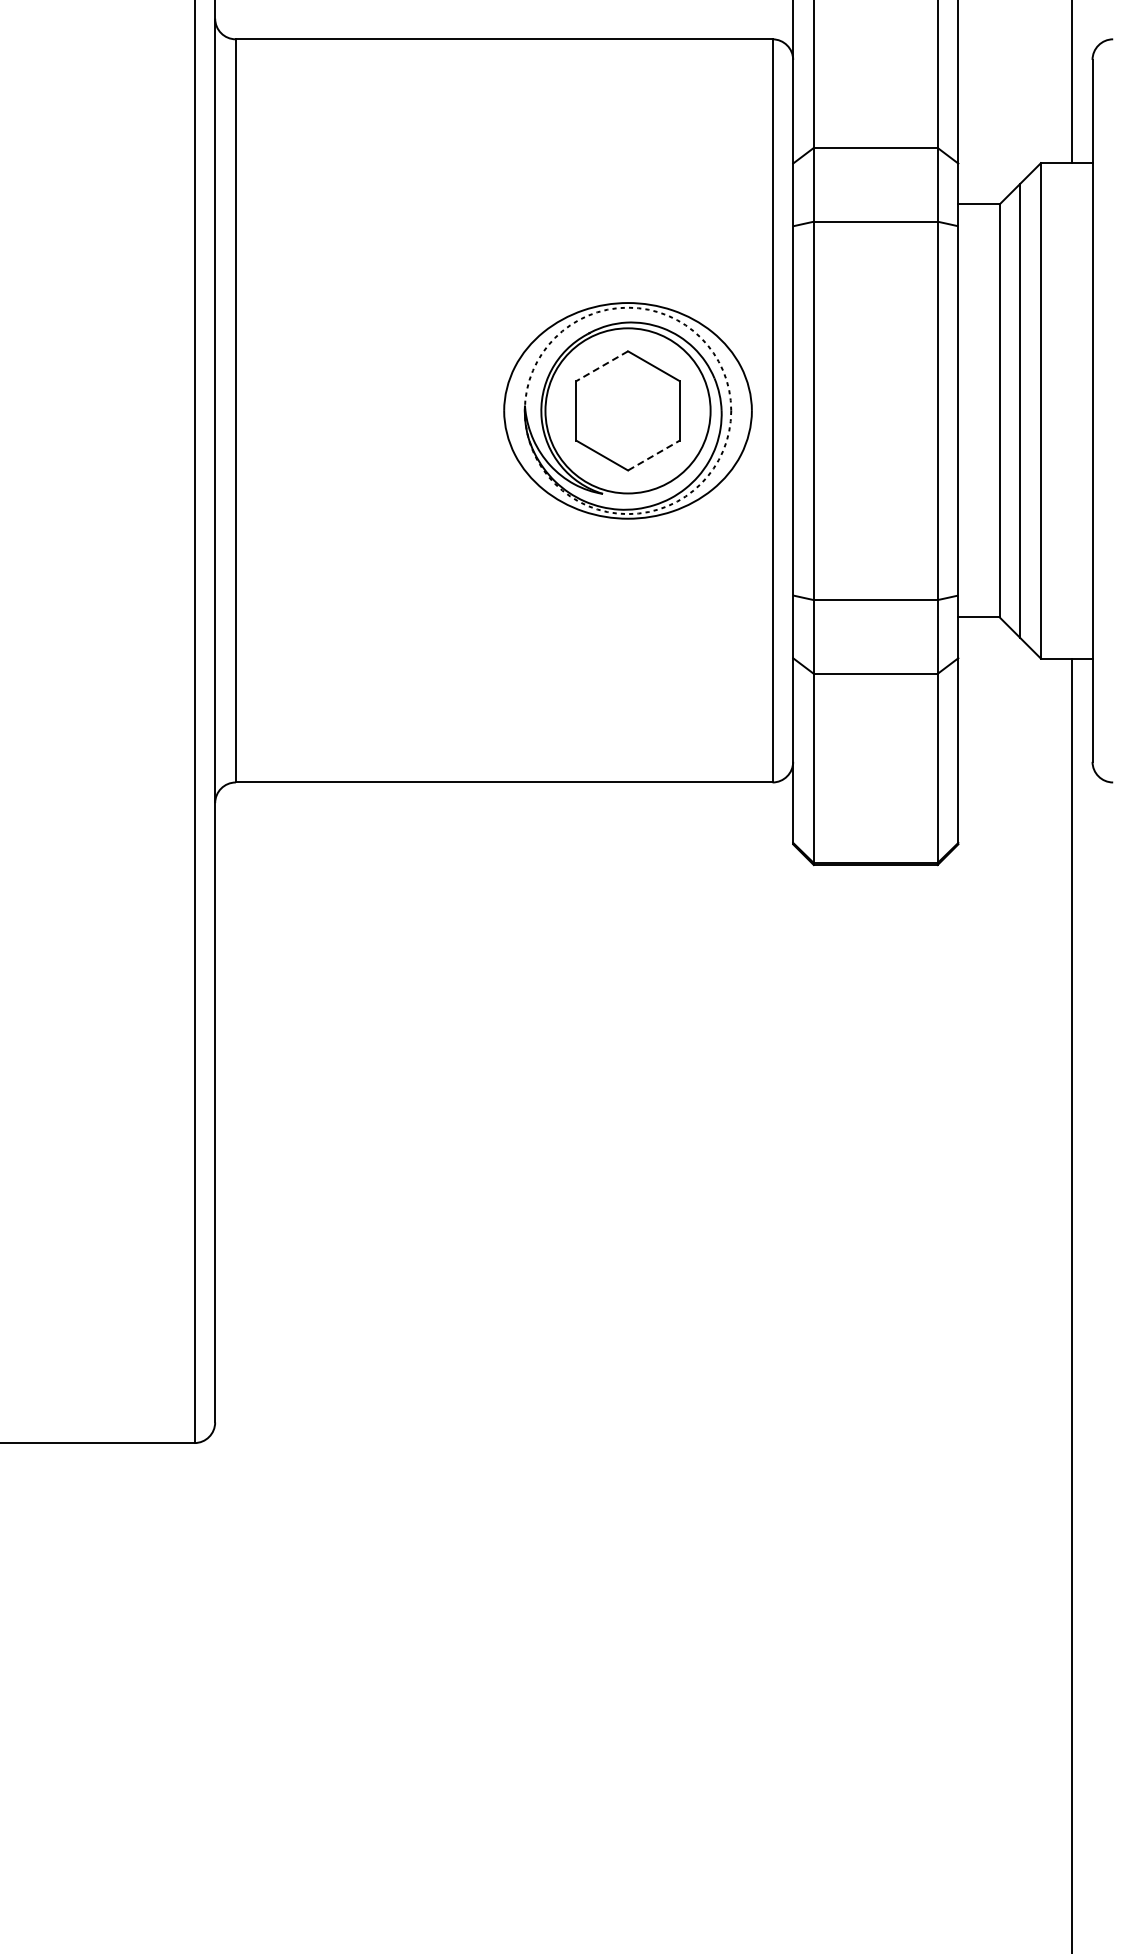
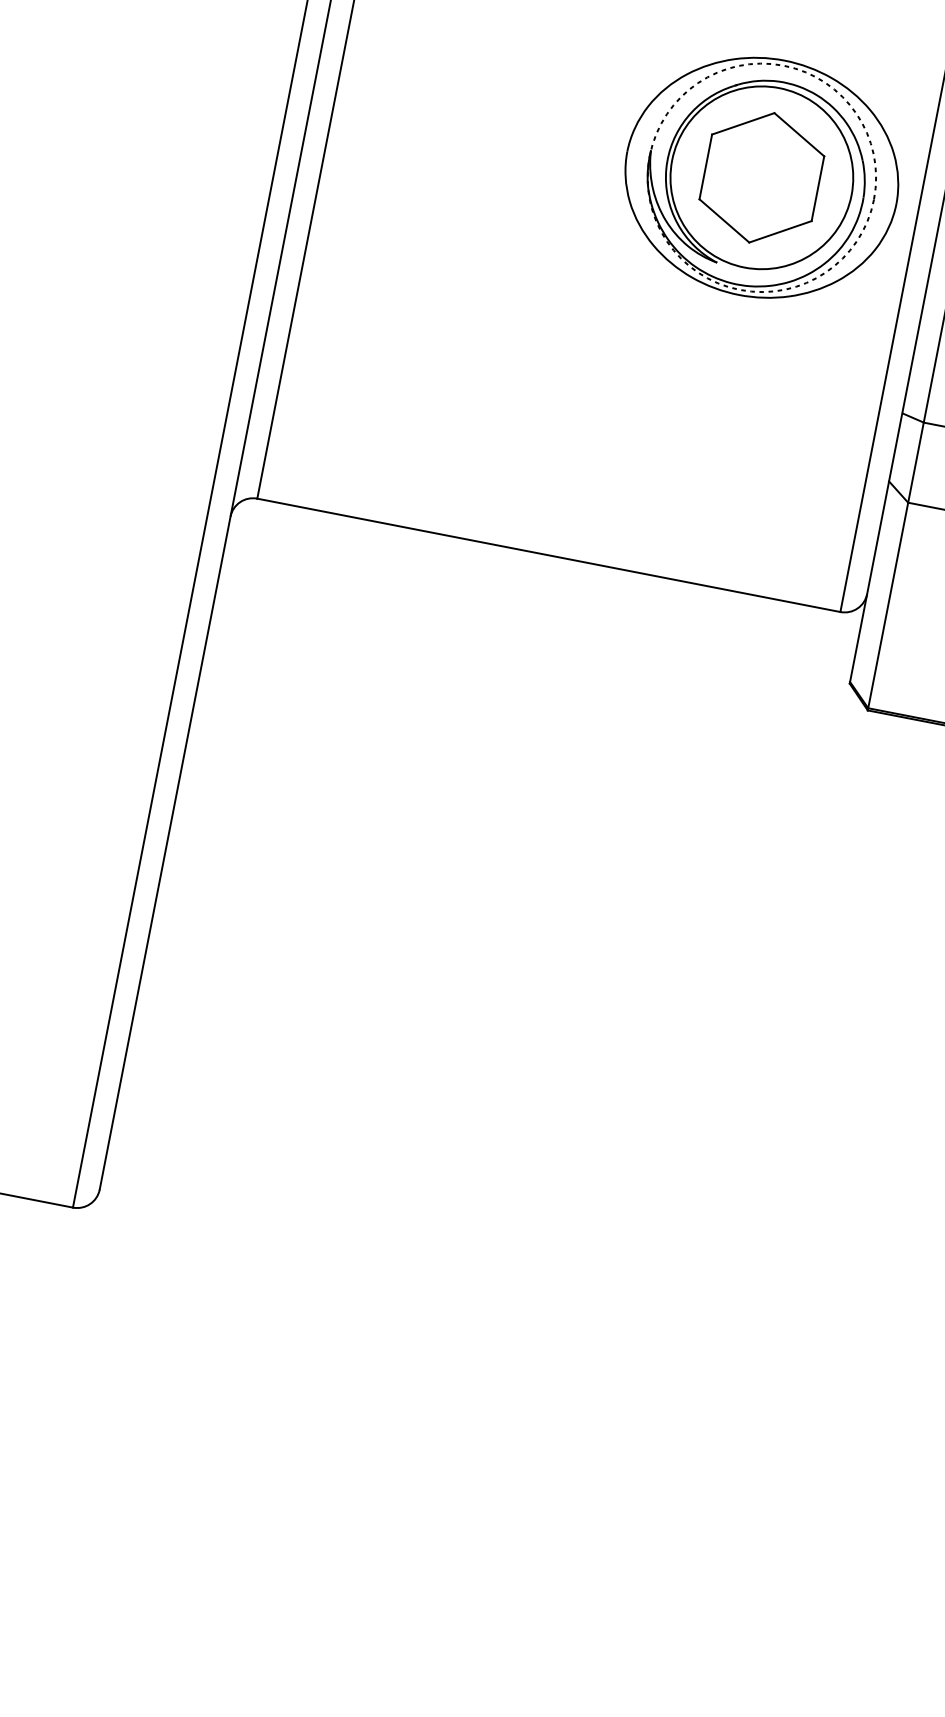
line: (602, 366) -> (743, 124), dashed -> solid
line: (653, 455) -> (780, 231), dashed -> solid

